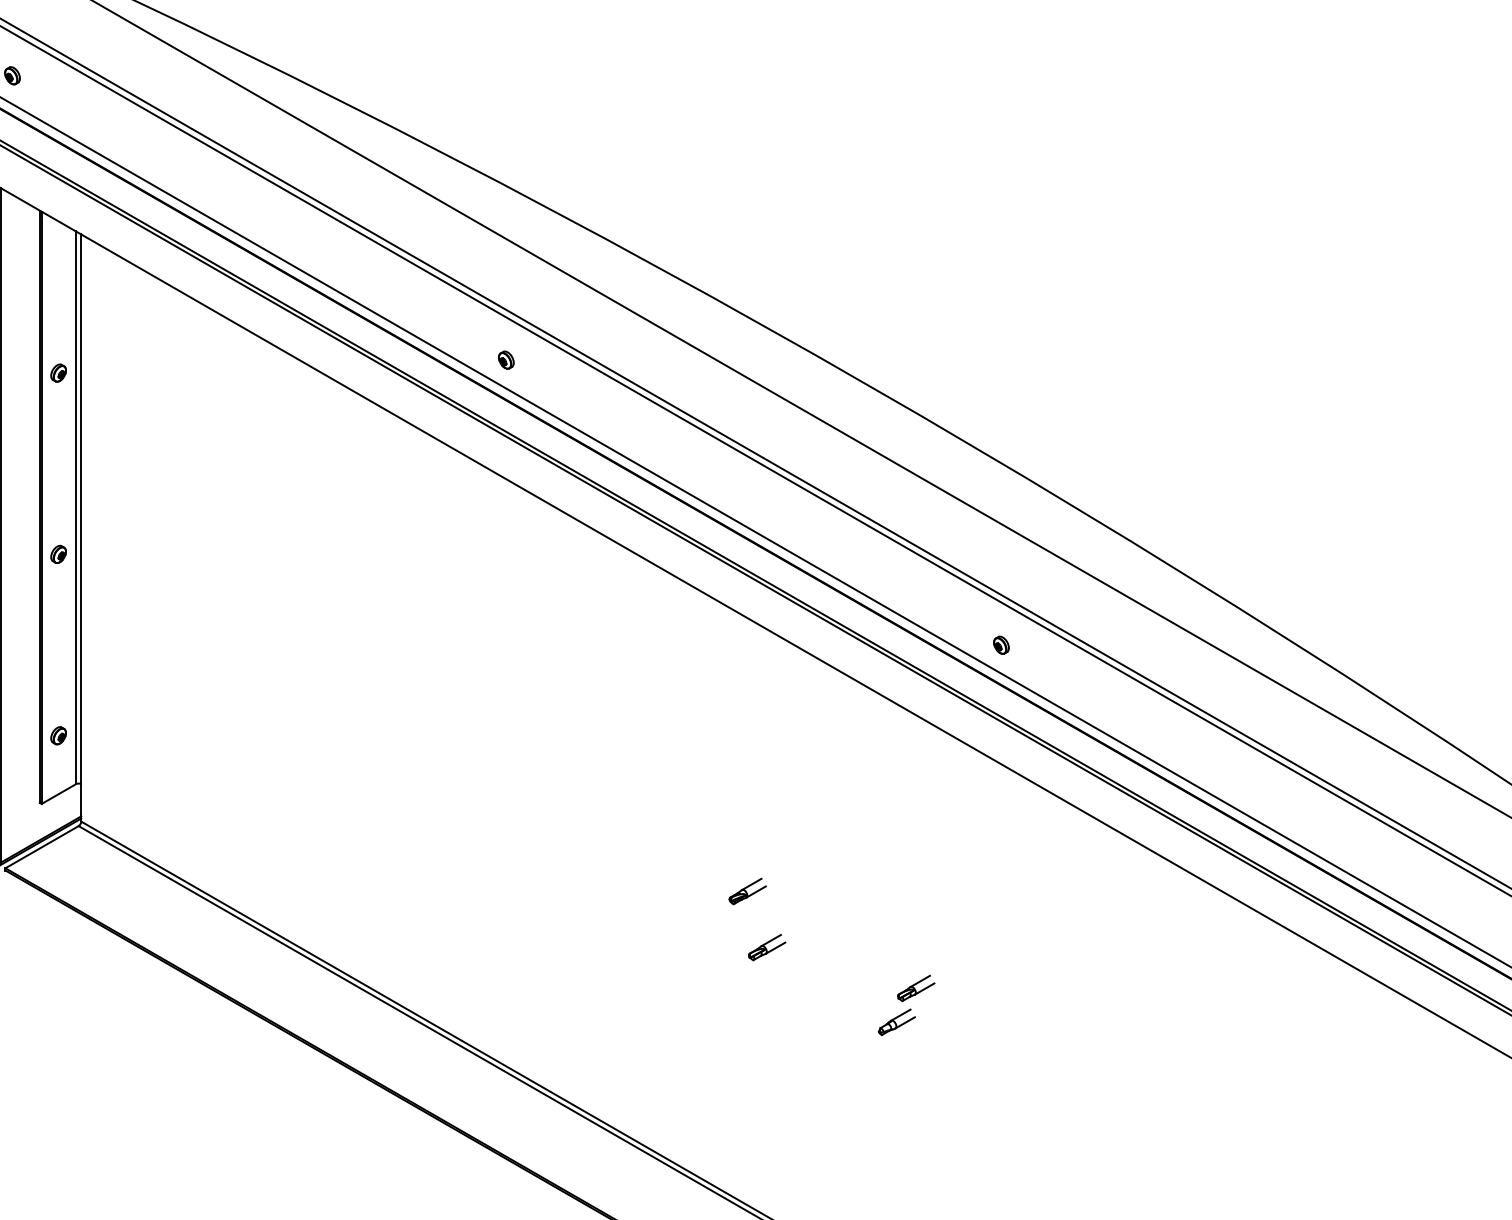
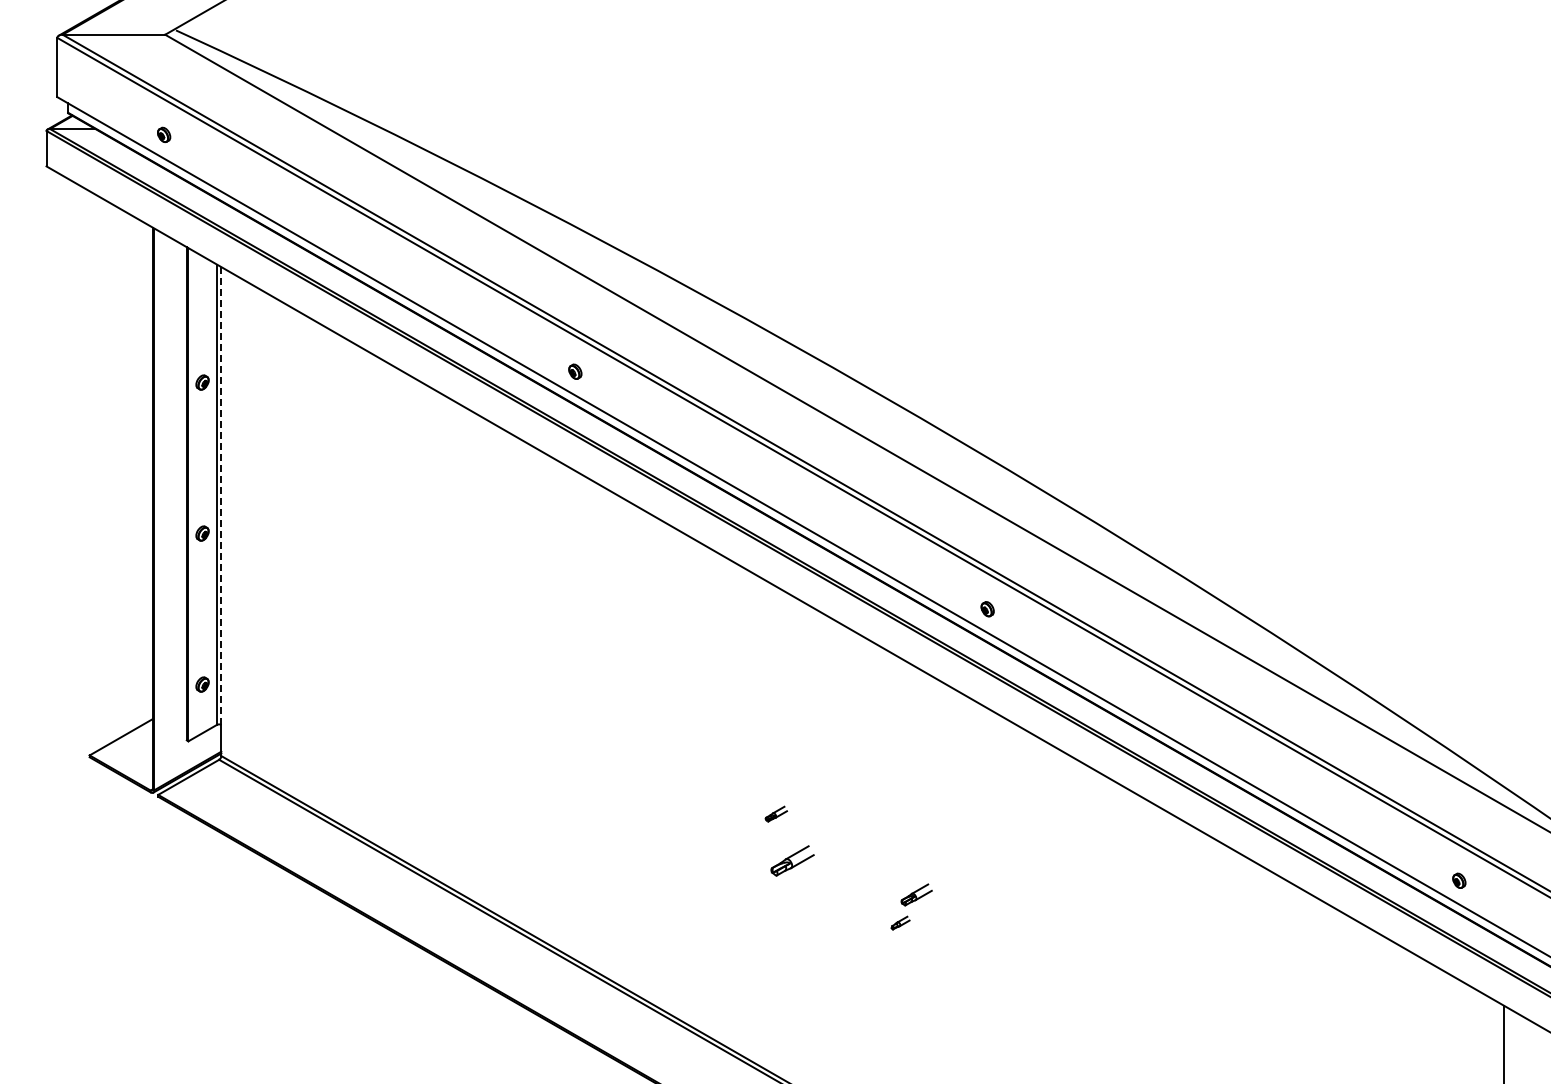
line: (81, 508) -> (221, 495), solid -> dashed
part: (747, 890) -> (776, 813), size x0.7
part: (767, 947) -> (792, 860), size x1.4
part: (896, 1021) -> (900, 922), size x0.6

